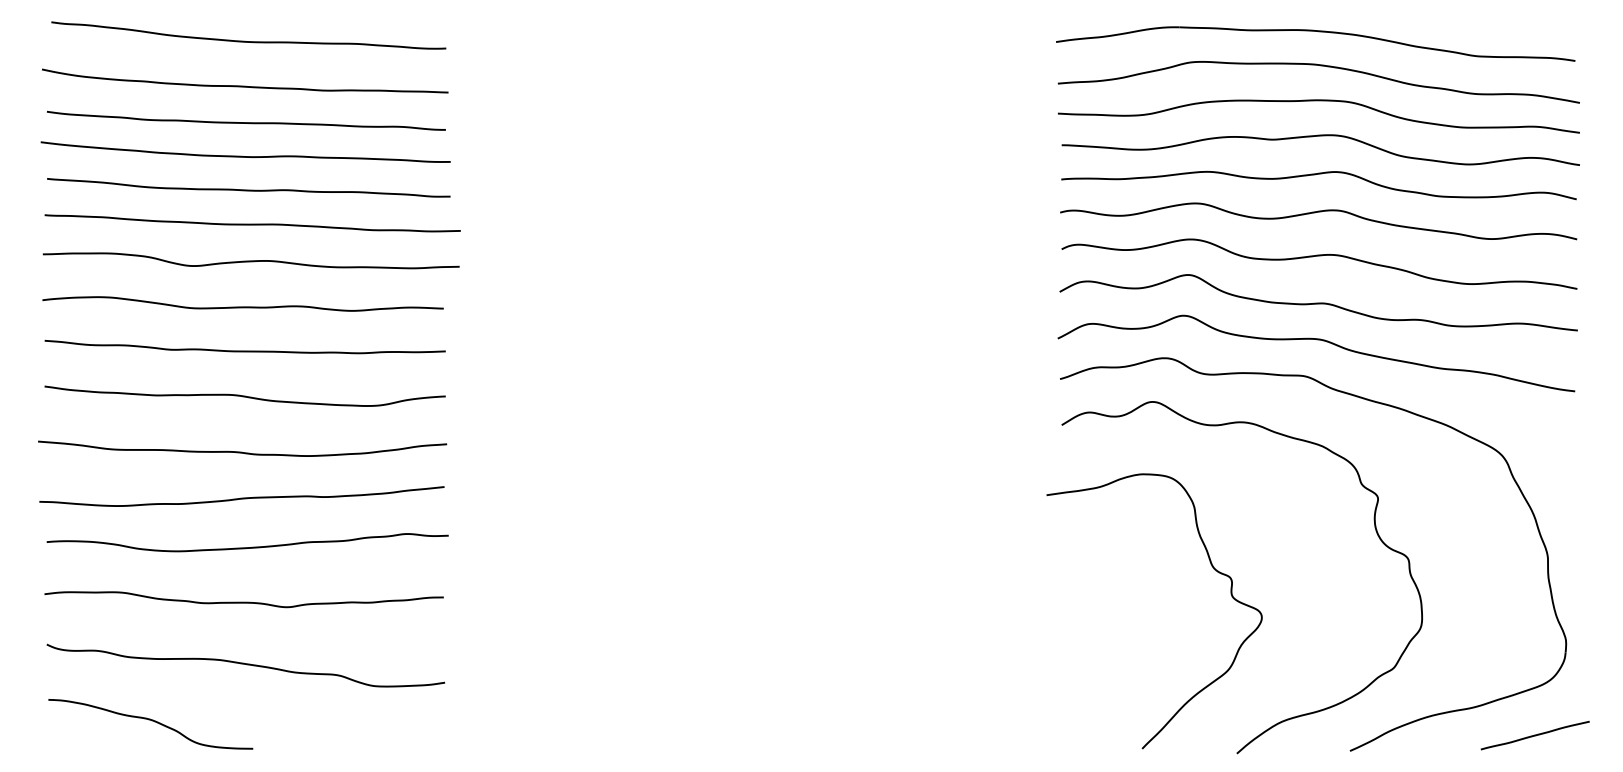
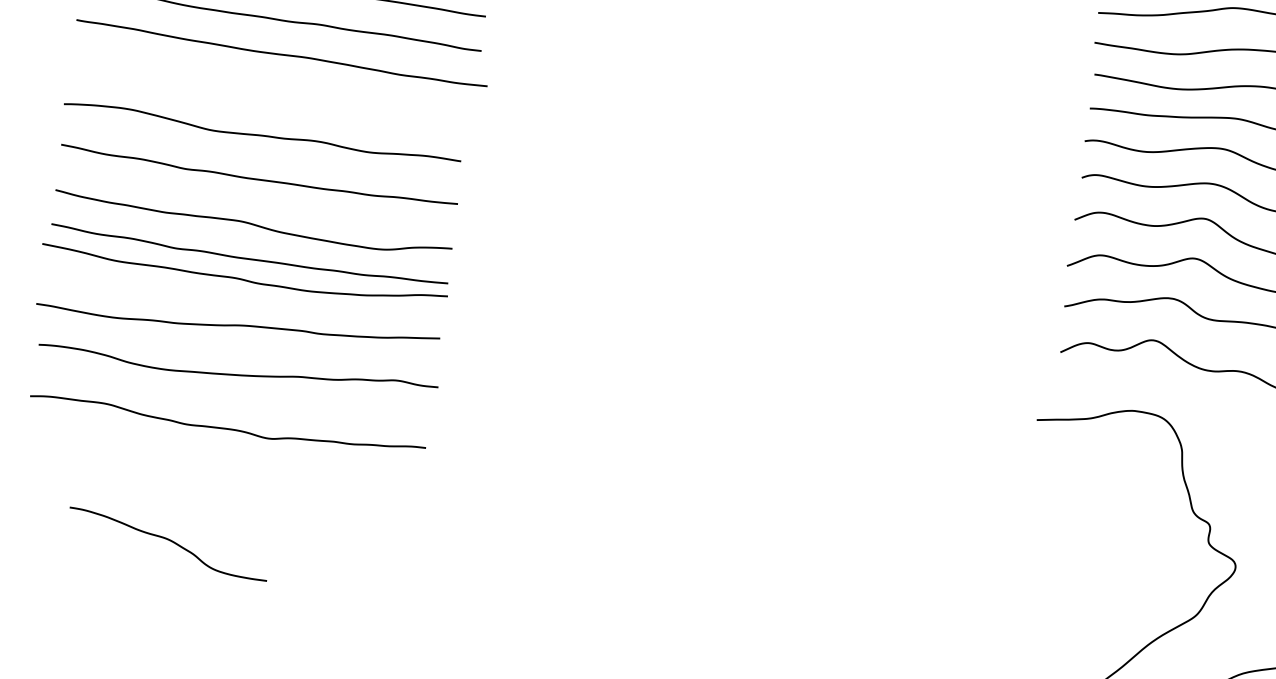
curve: (250, 260) -> (275, 90), removed
curve: (244, 430) -> (248, 258), added
curve: (245, 664) -> (221, 490), removed
curve: (152, 721) -> (170, 541), moved

